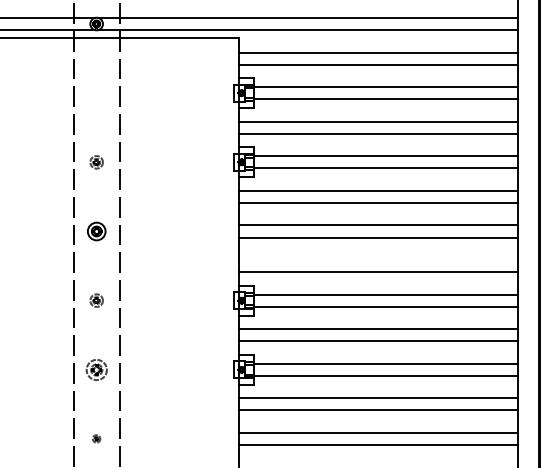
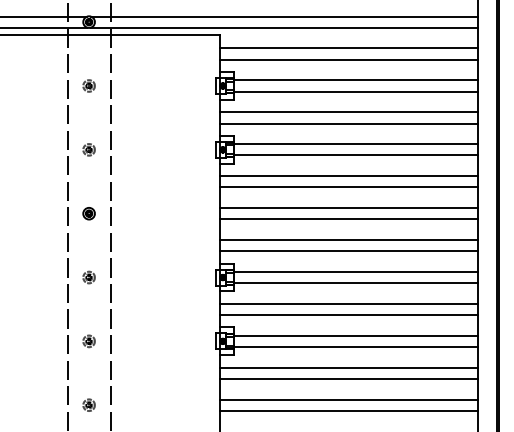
part: (96, 93) -> (88, 86), added
part: (96, 231) -> (88, 213), size x0.71
line: (378, 260) -> (349, 240), added
part: (96, 369) -> (88, 341), size x0.62
part: (96, 438) -> (88, 404), size x1.67

